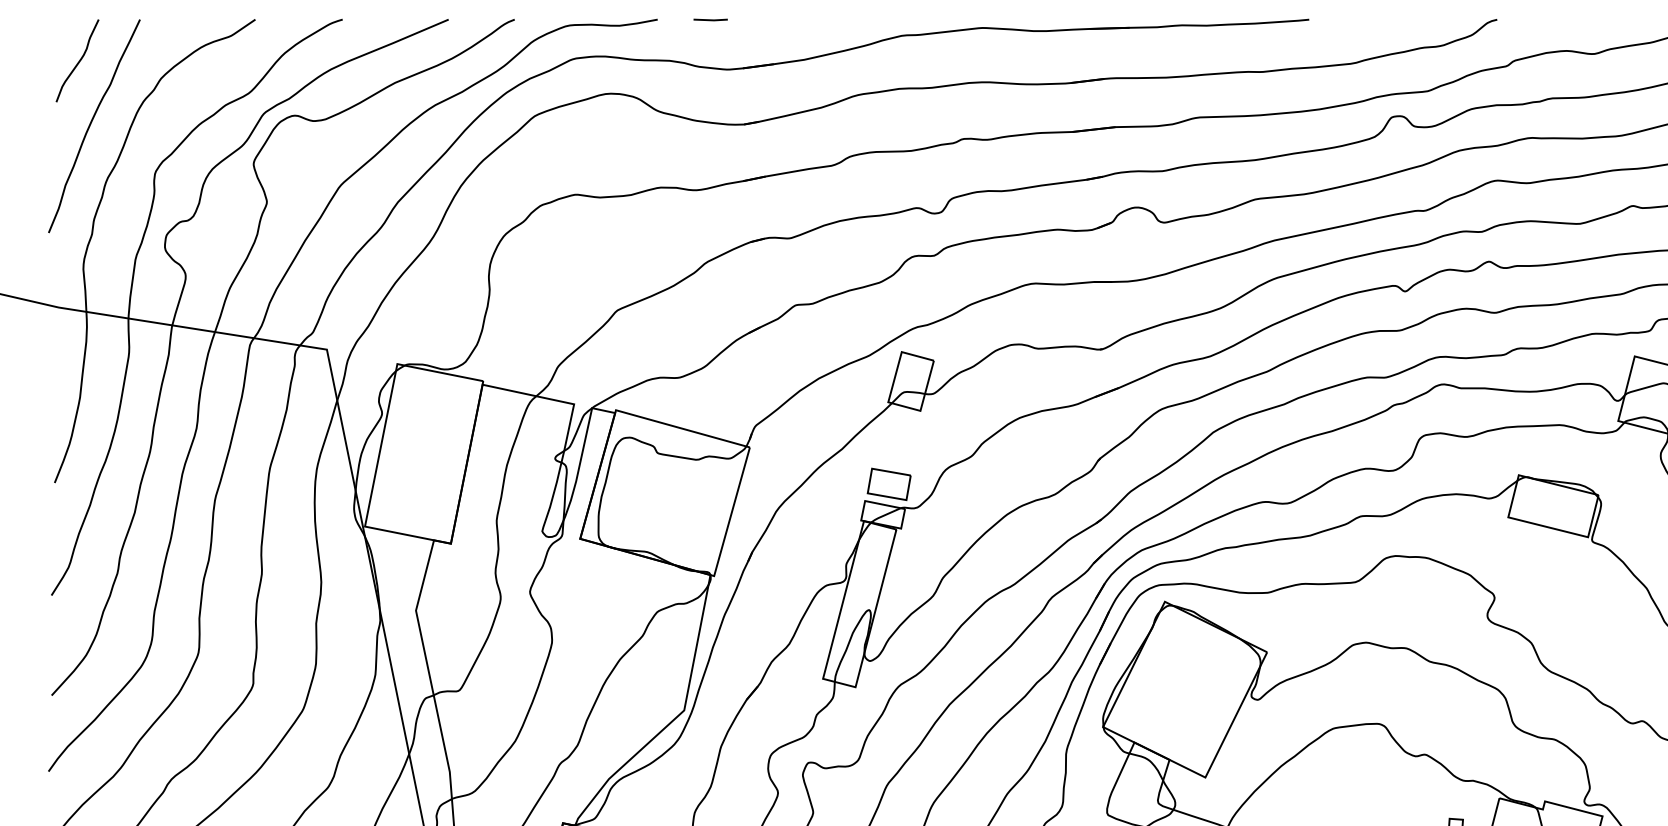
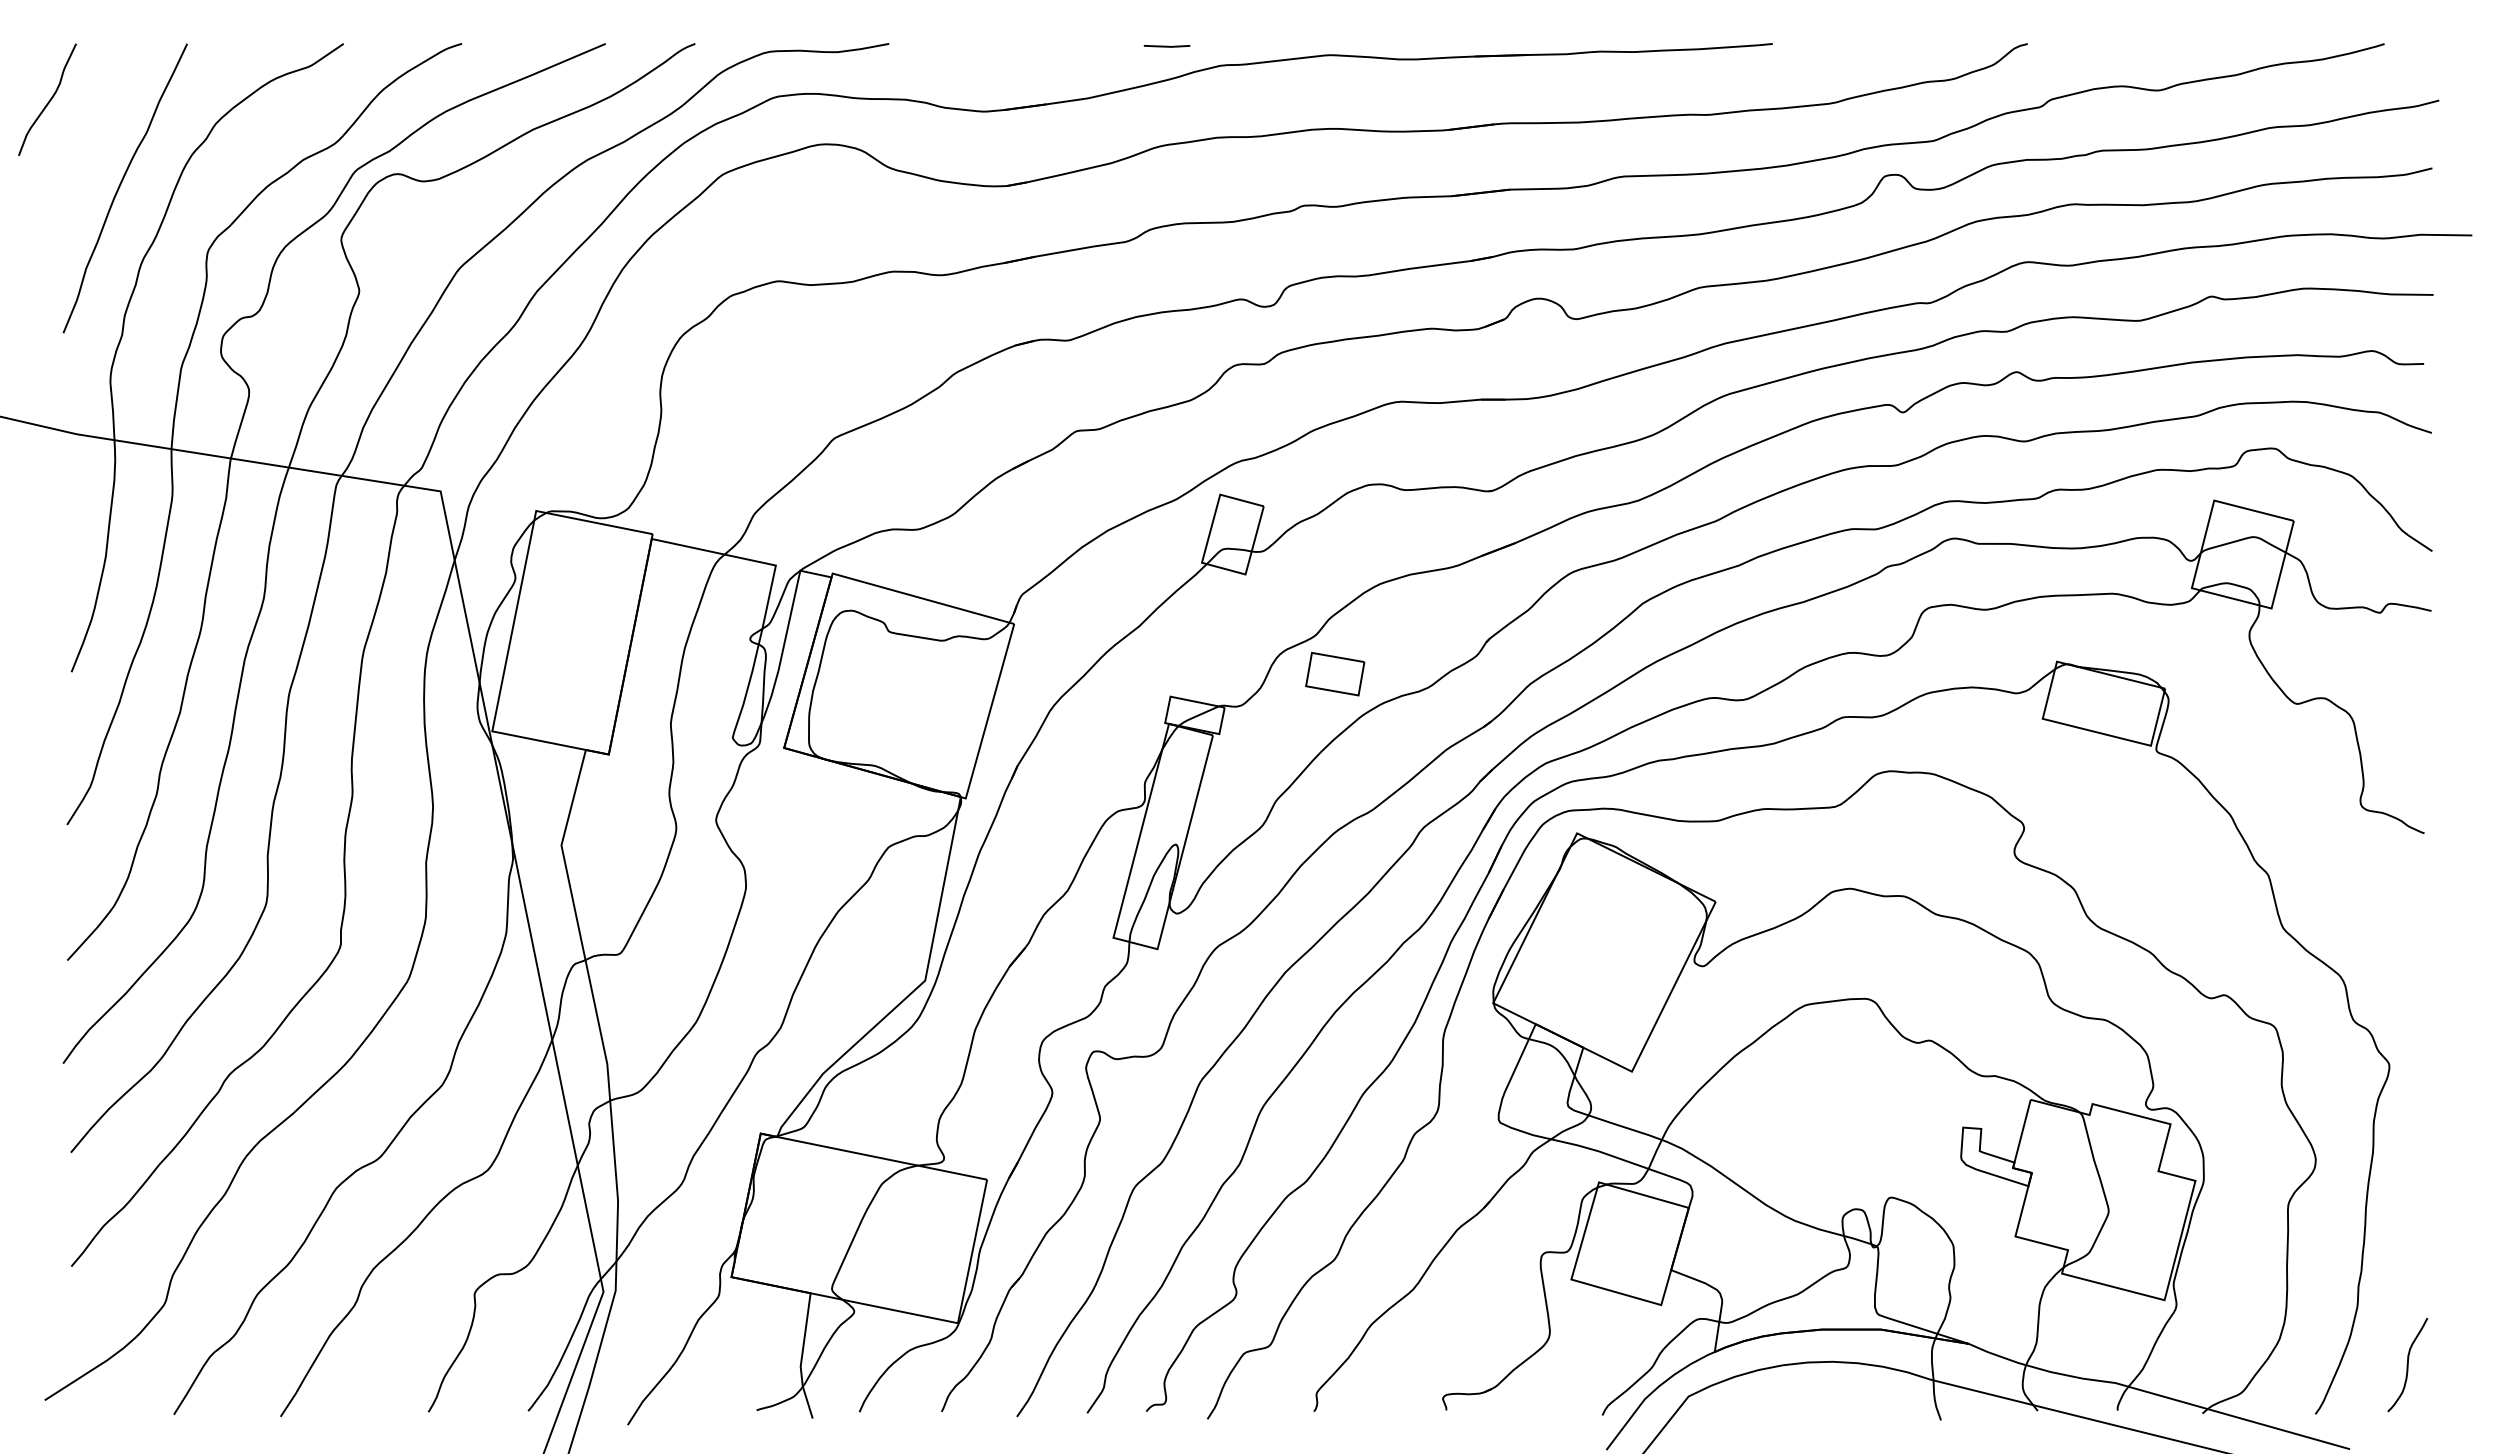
line: (710, 20) -> (1166, 46), moved
curve: (79, 60) -> (49, 99), moved
part: (889, 483) -> (1335, 673), moved

